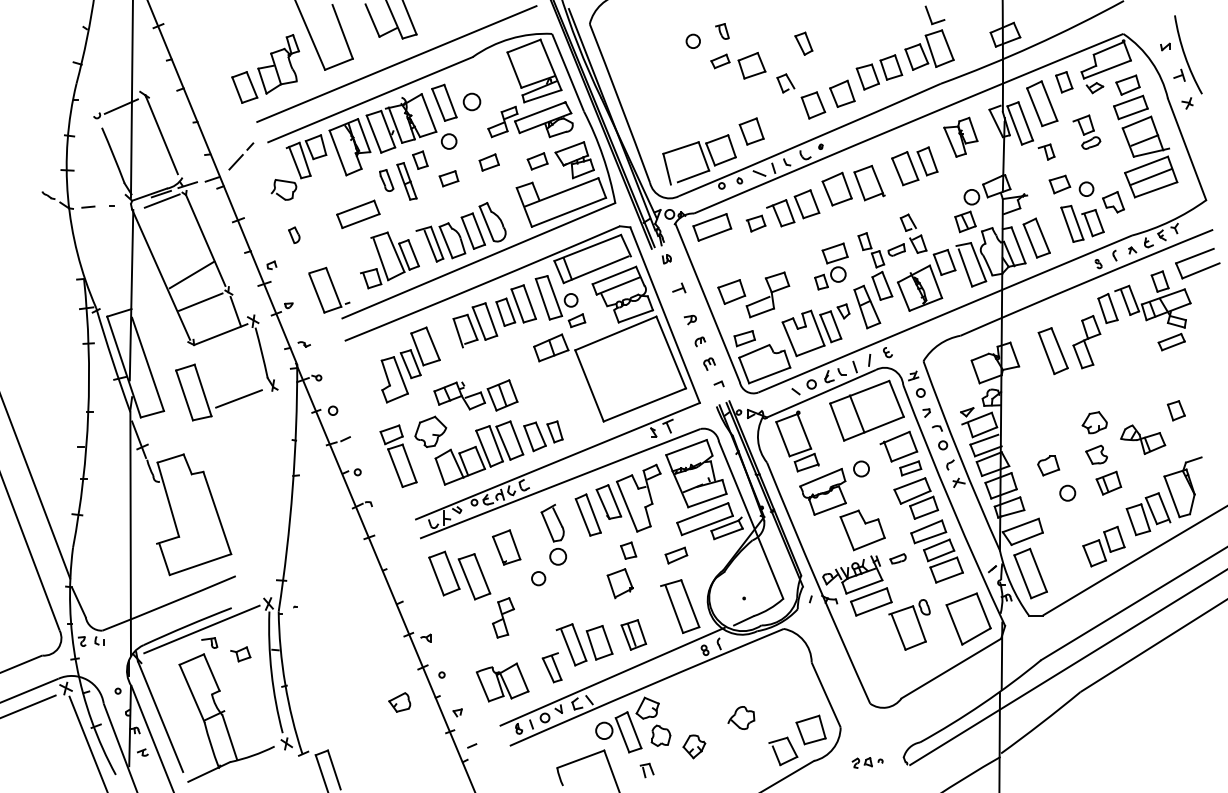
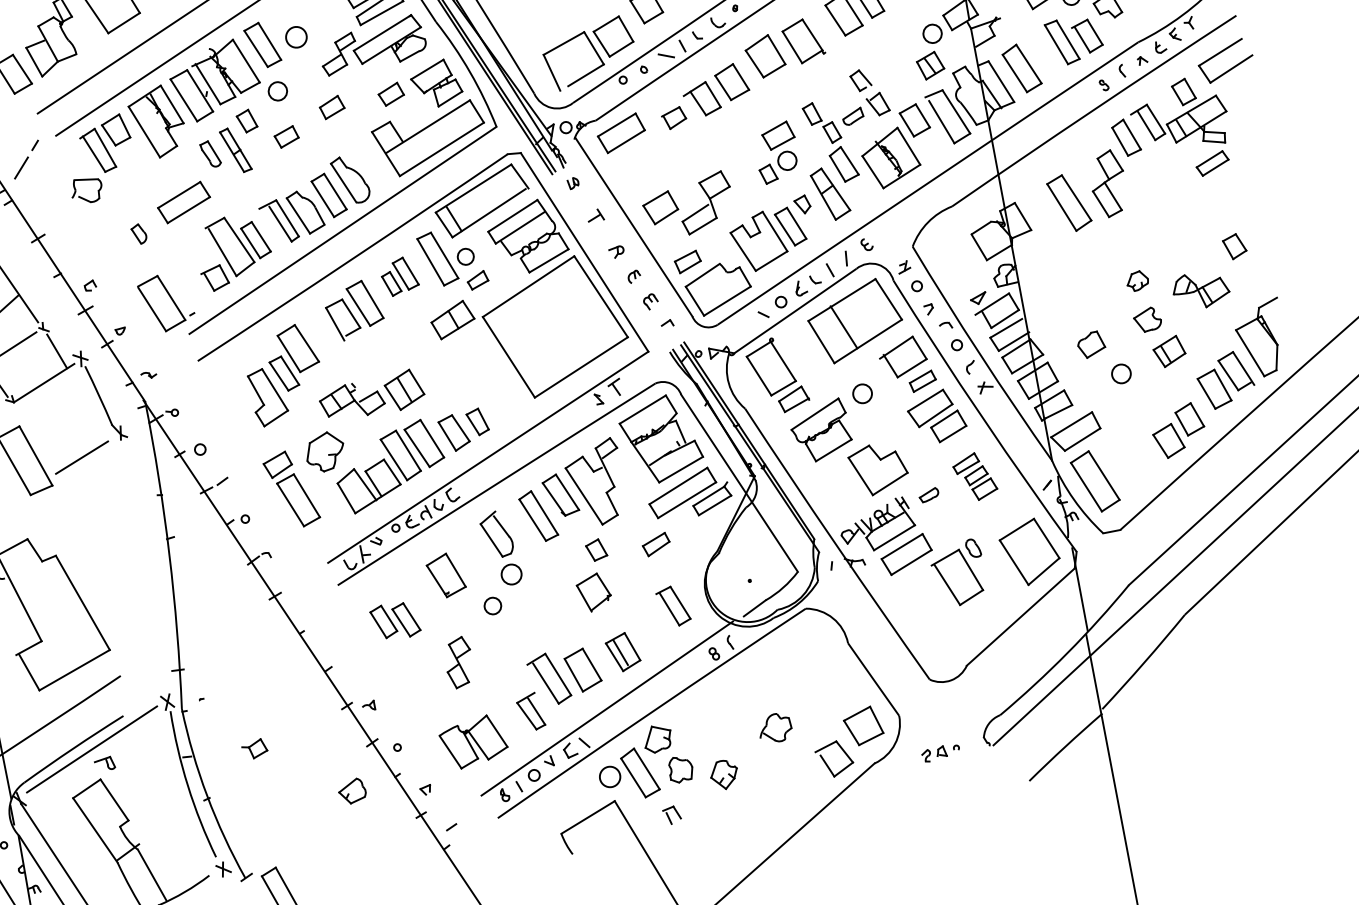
part: (294, 234) -> (139, 233), moved
part: (515, 305) -> (398, 276), size x0.7
part: (1094, 422) -> (1137, 280), size x0.7
part: (936, 551) -> (974, 476), size x0.6
part: (459, 575) -> (395, 621), size x0.6
part: (680, 606) -> (673, 606), size x0.6
part: (240, 654) -> (254, 749), moved

